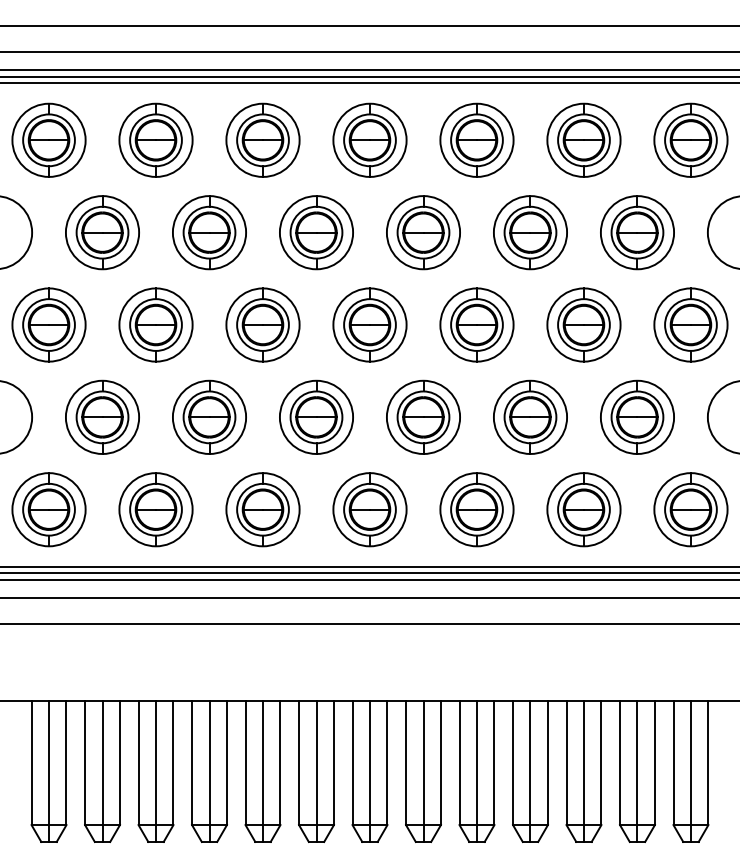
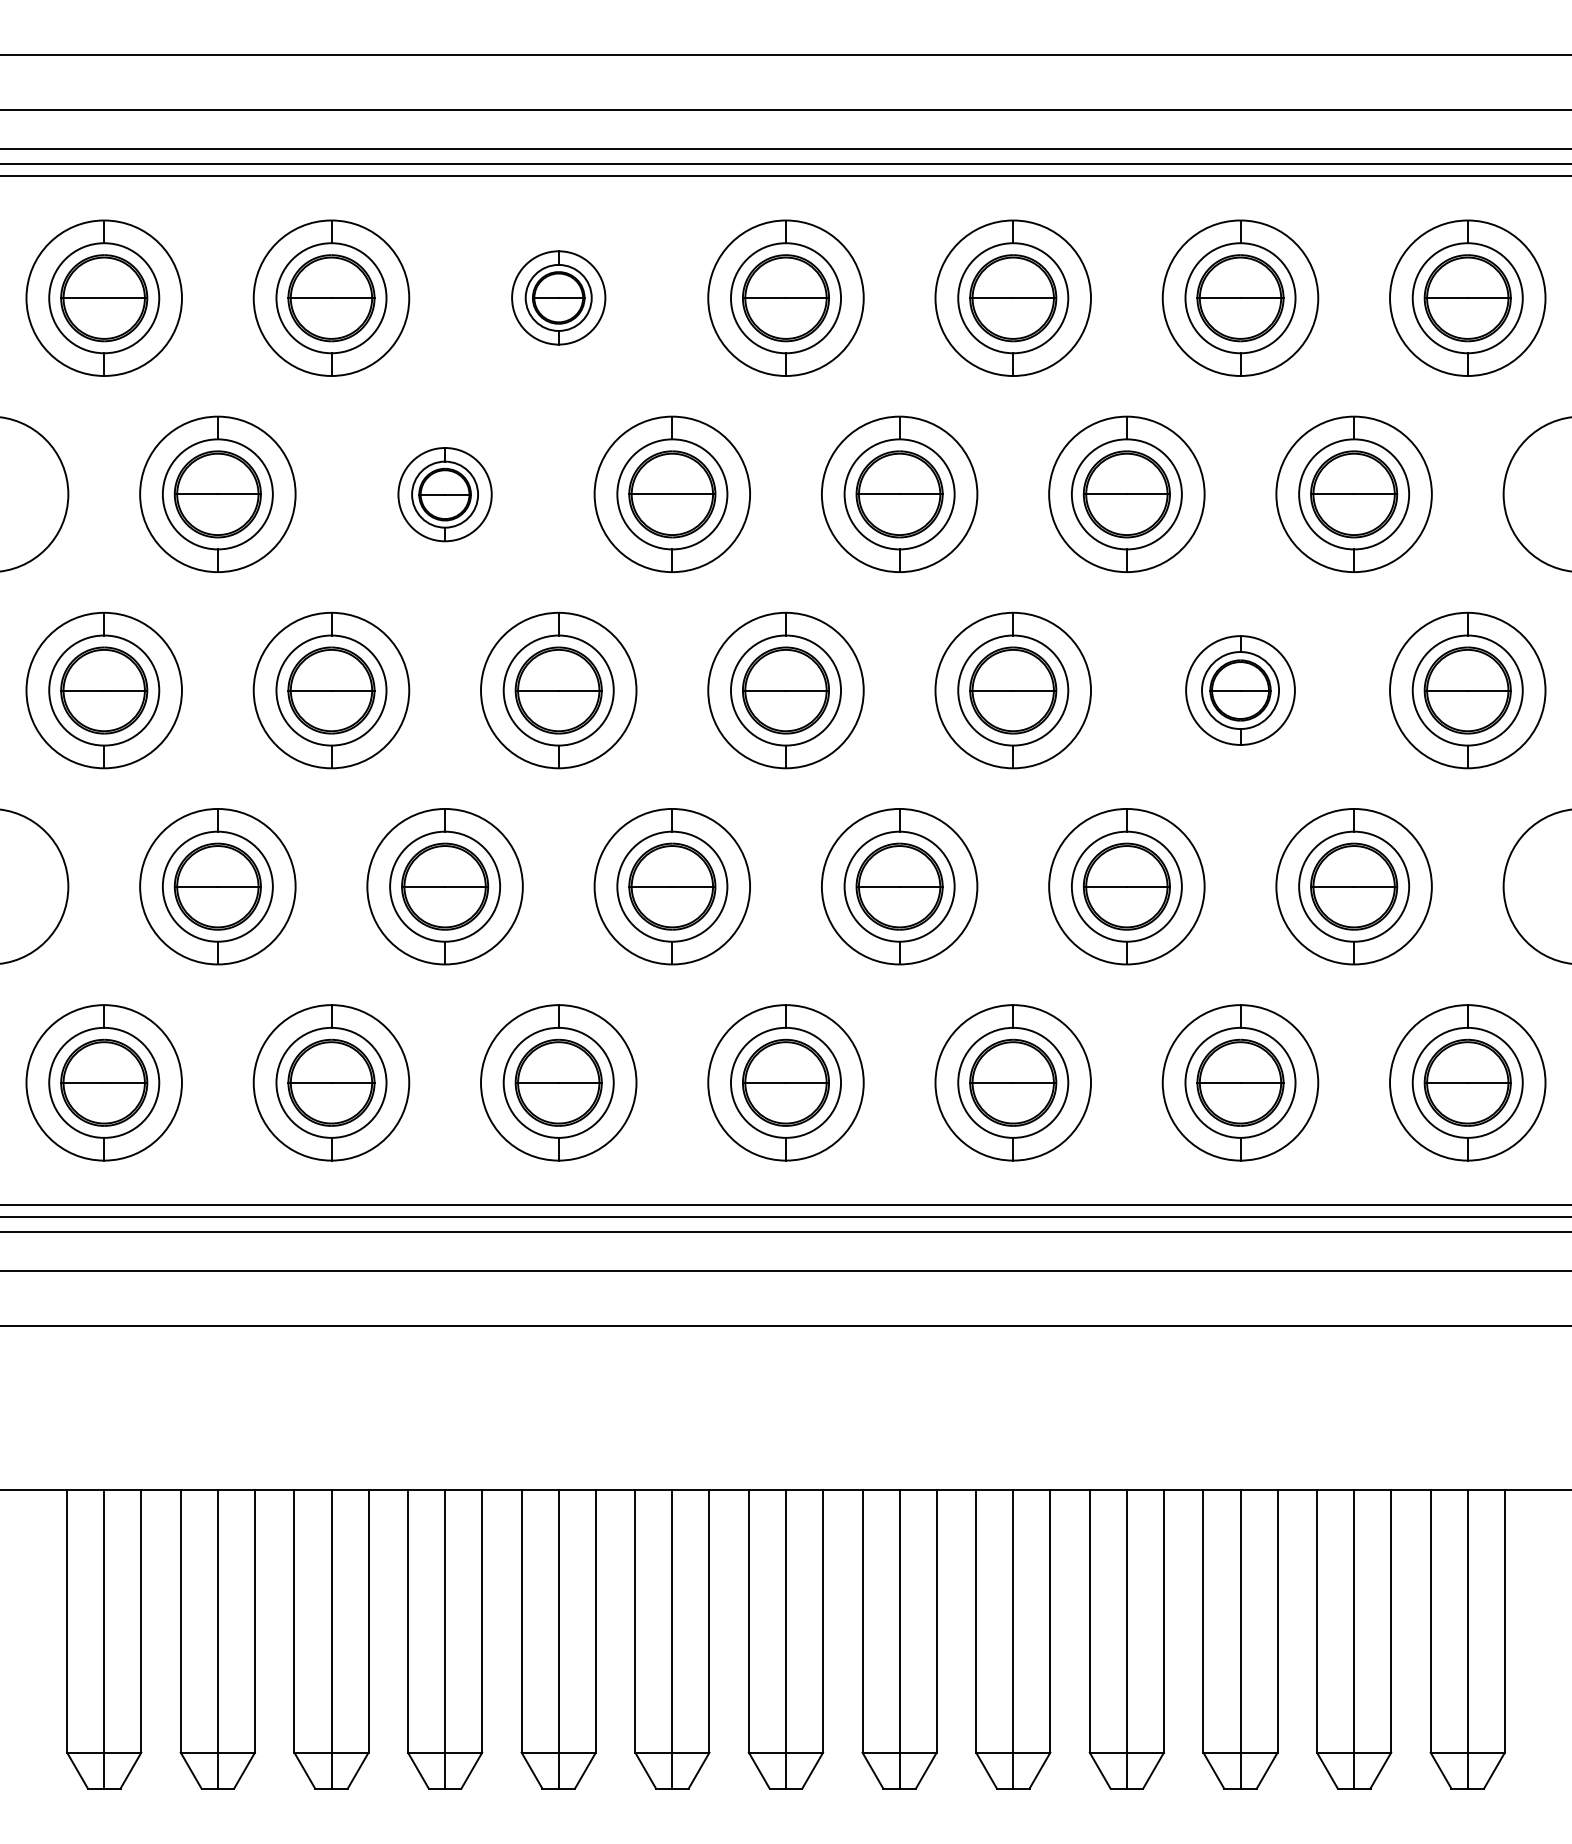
part: (262, 139) -> (557, 296), size x0.6
part: (209, 232) -> (445, 493), size x0.6
part: (583, 324) -> (1239, 689), size x0.7

